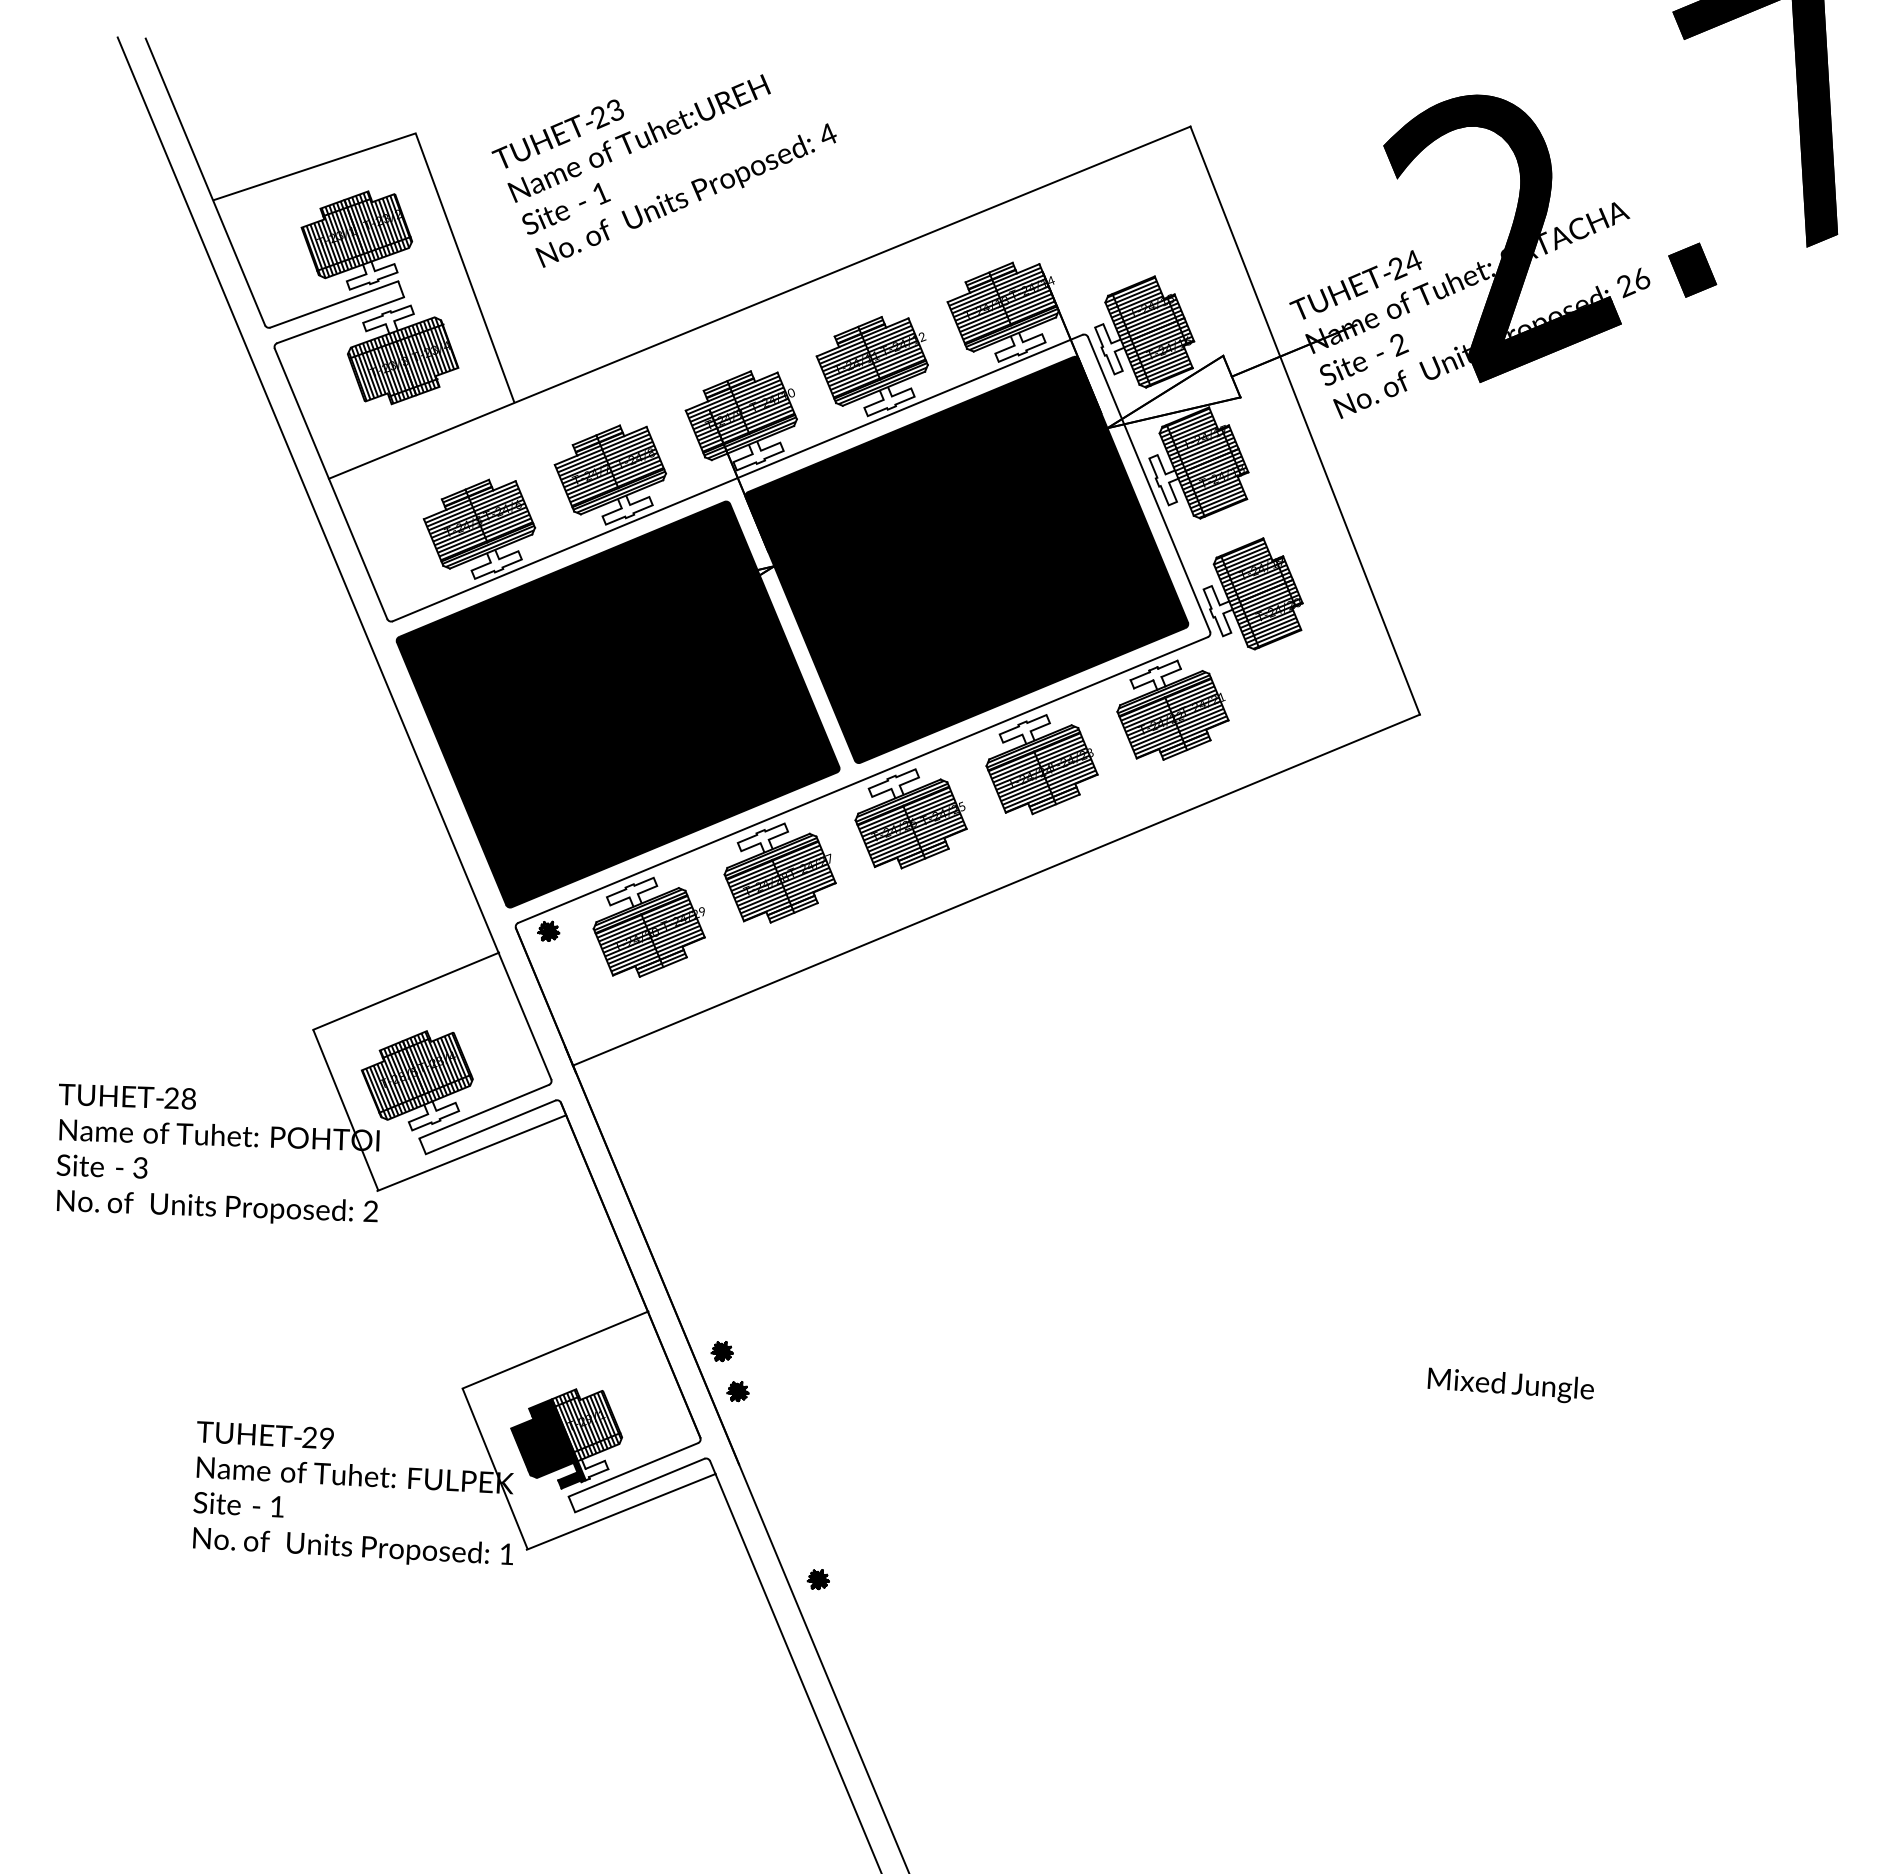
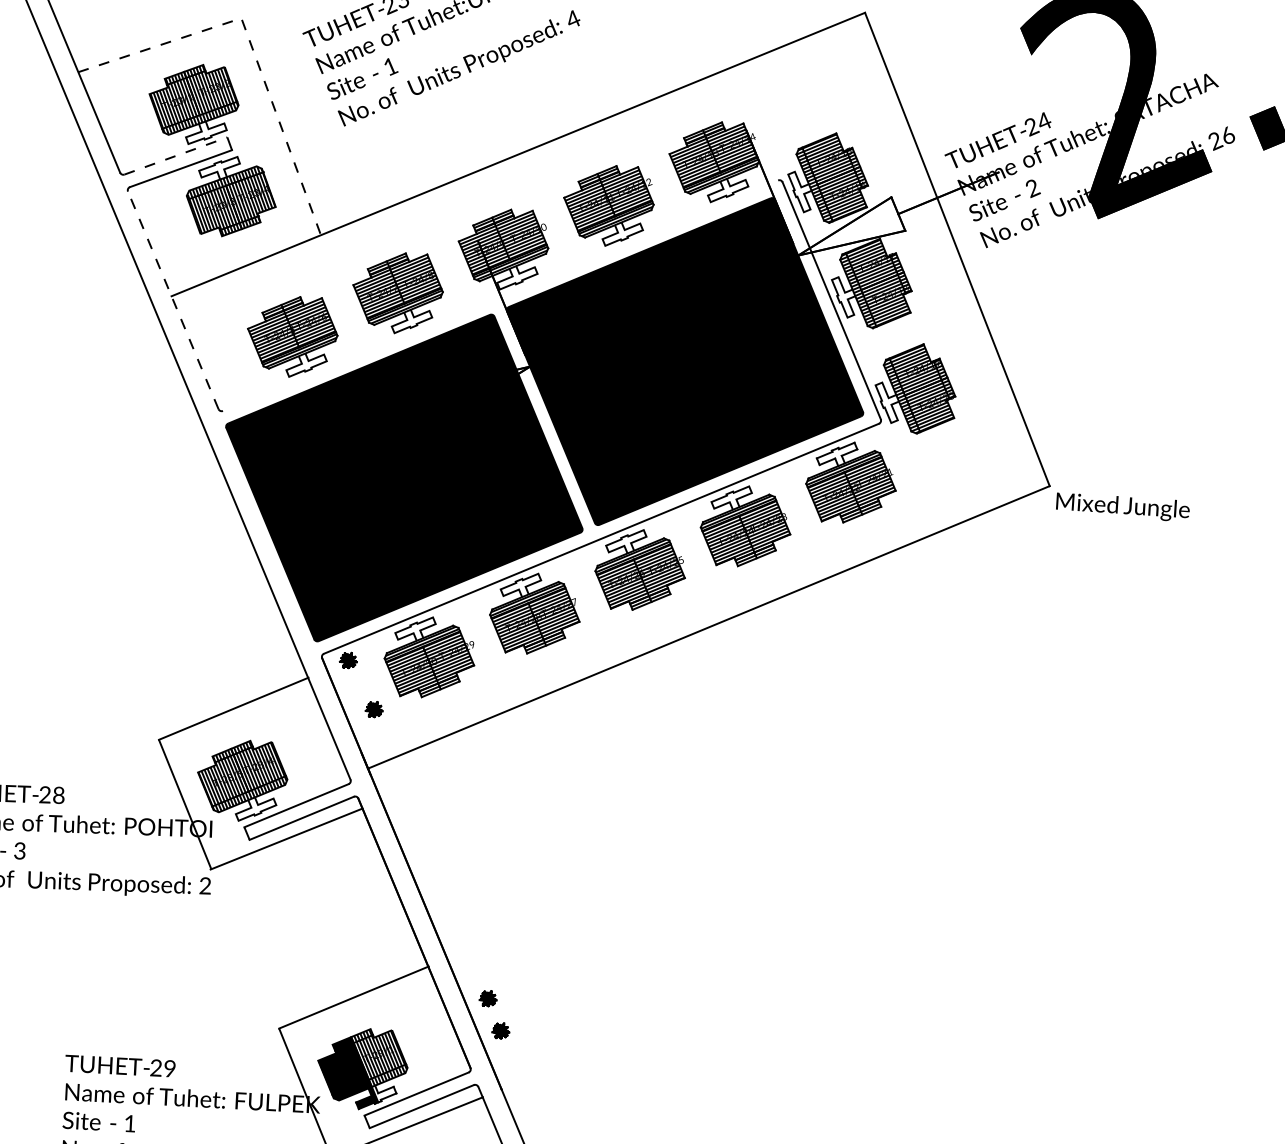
line: (428, 168) -> (251, 46), solid -> dashed
line: (334, 304) -> (176, 156), solid -> dashed
line: (737, 477) -> (500, 295), removed
line: (330, 483) -> (172, 300), solid -> dashed
part: (580, 991) -> (374, 708), added
text: (1510, 1385) -> (1122, 506), moved

